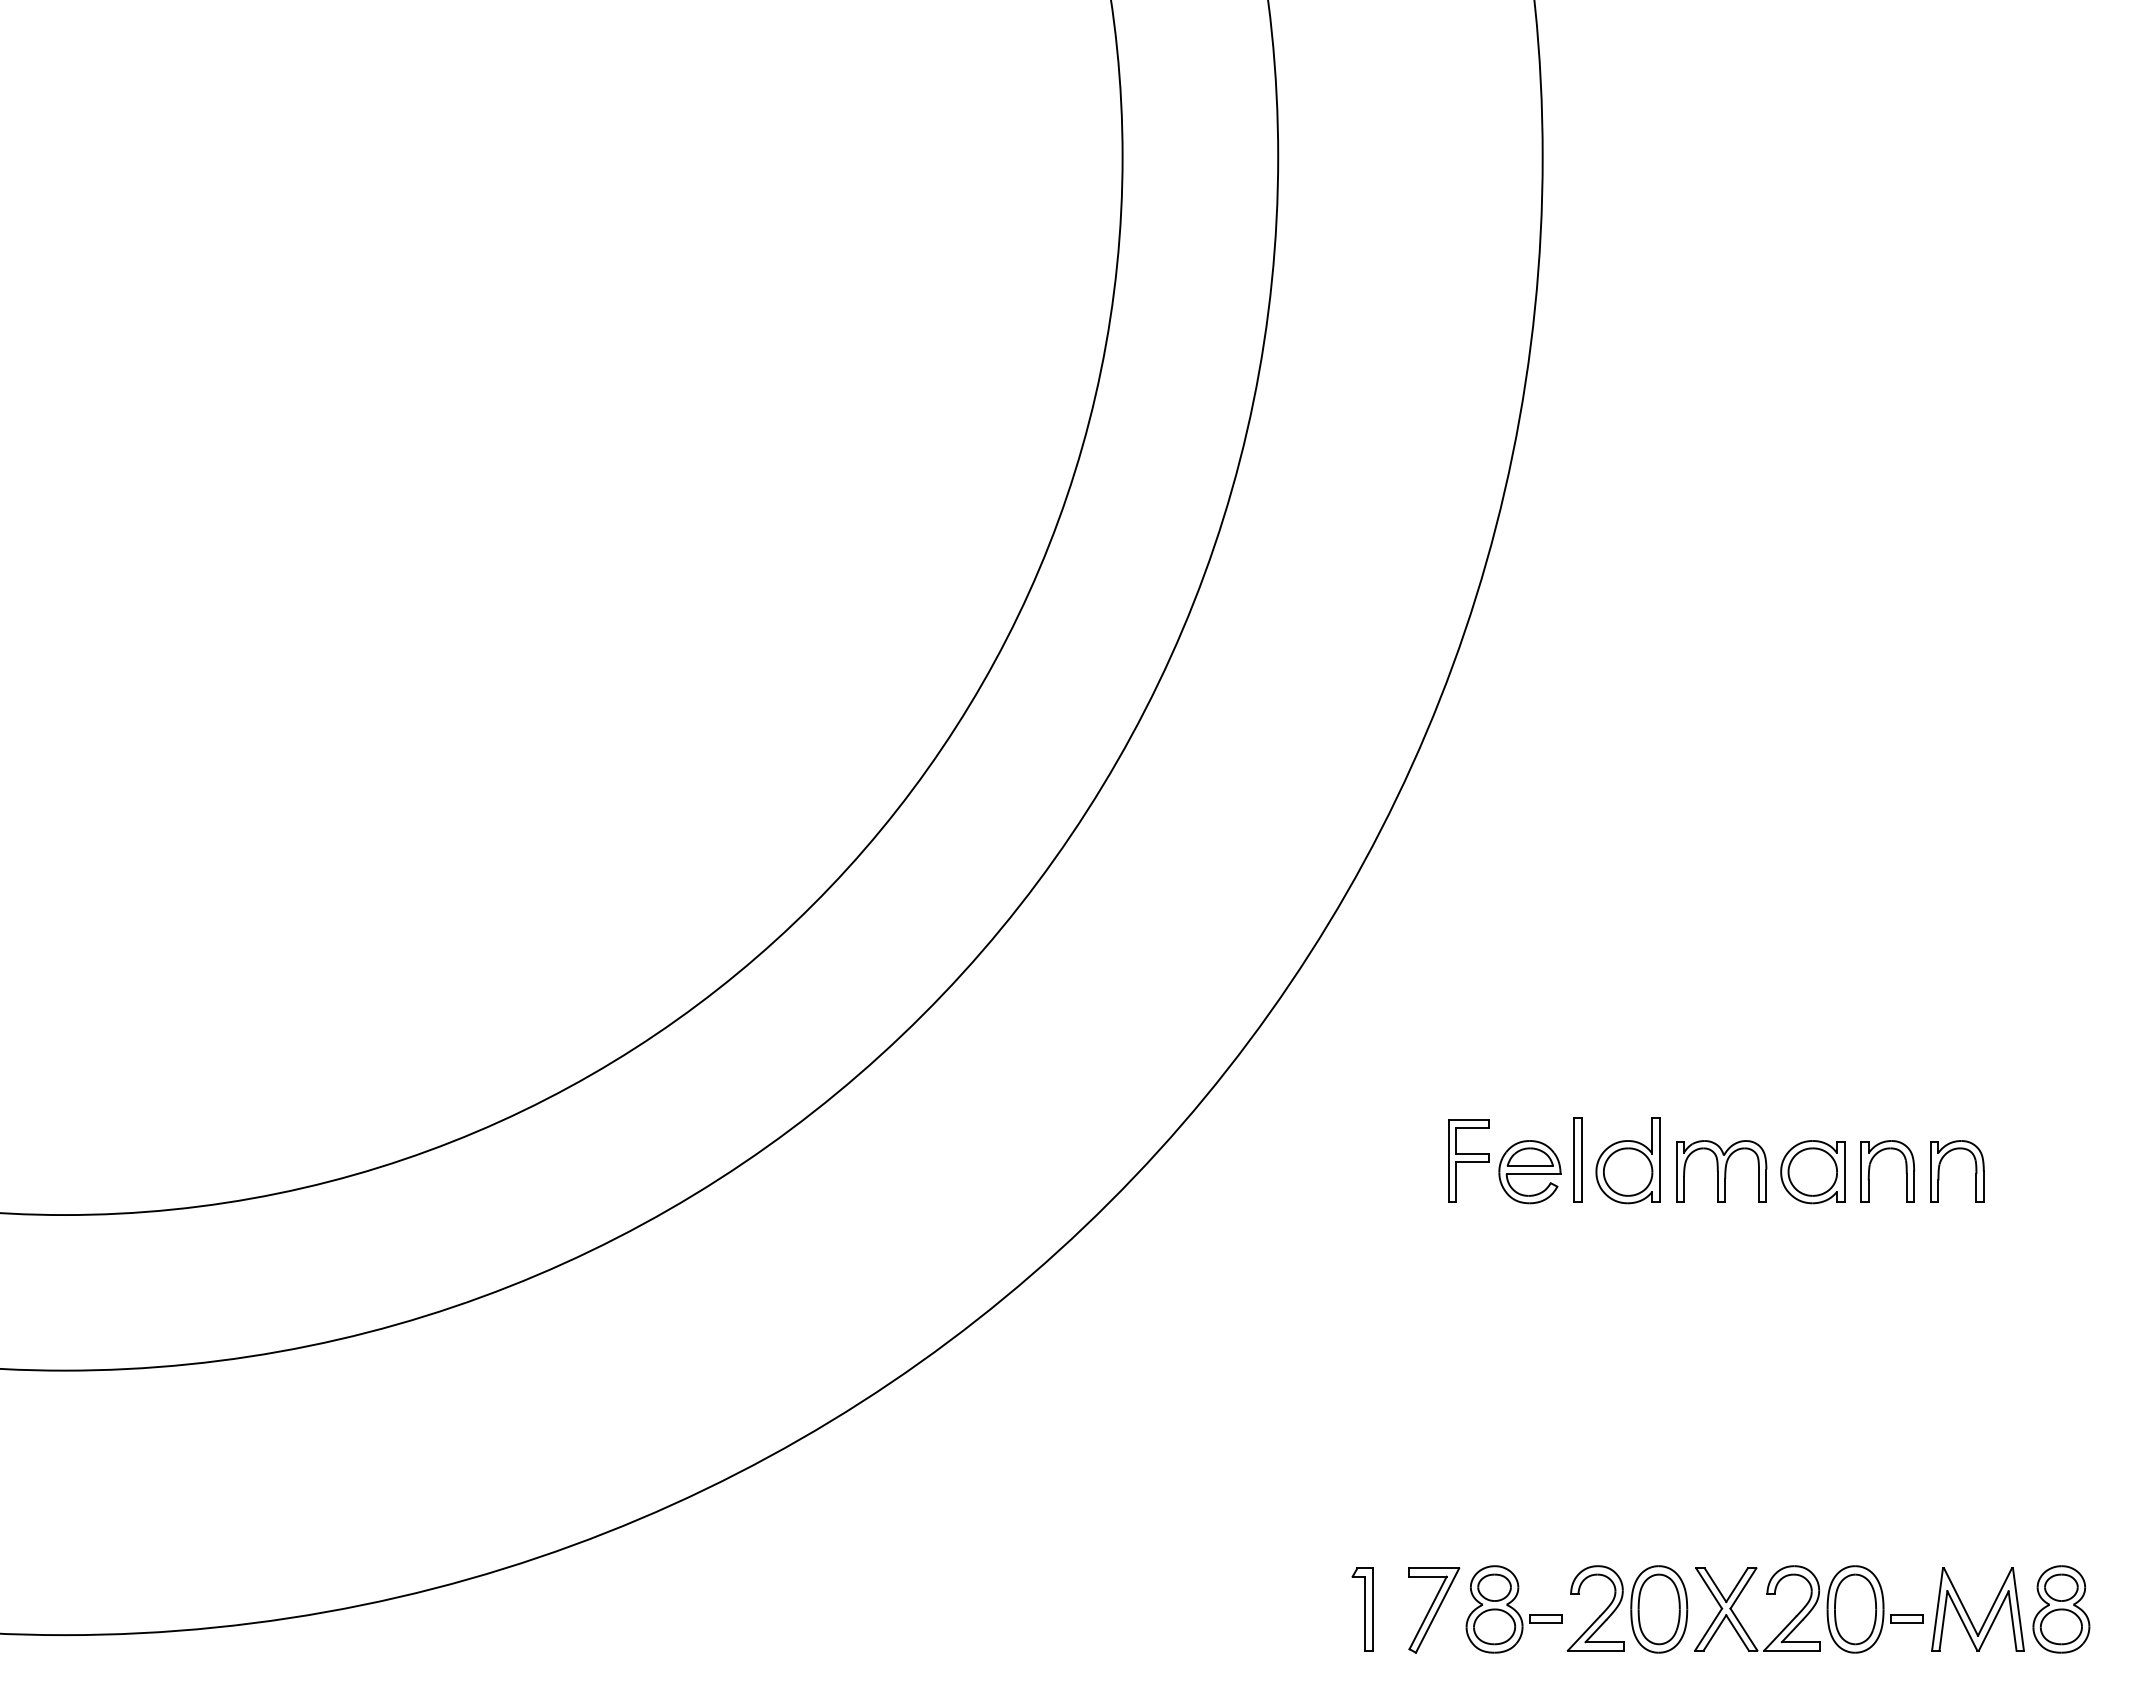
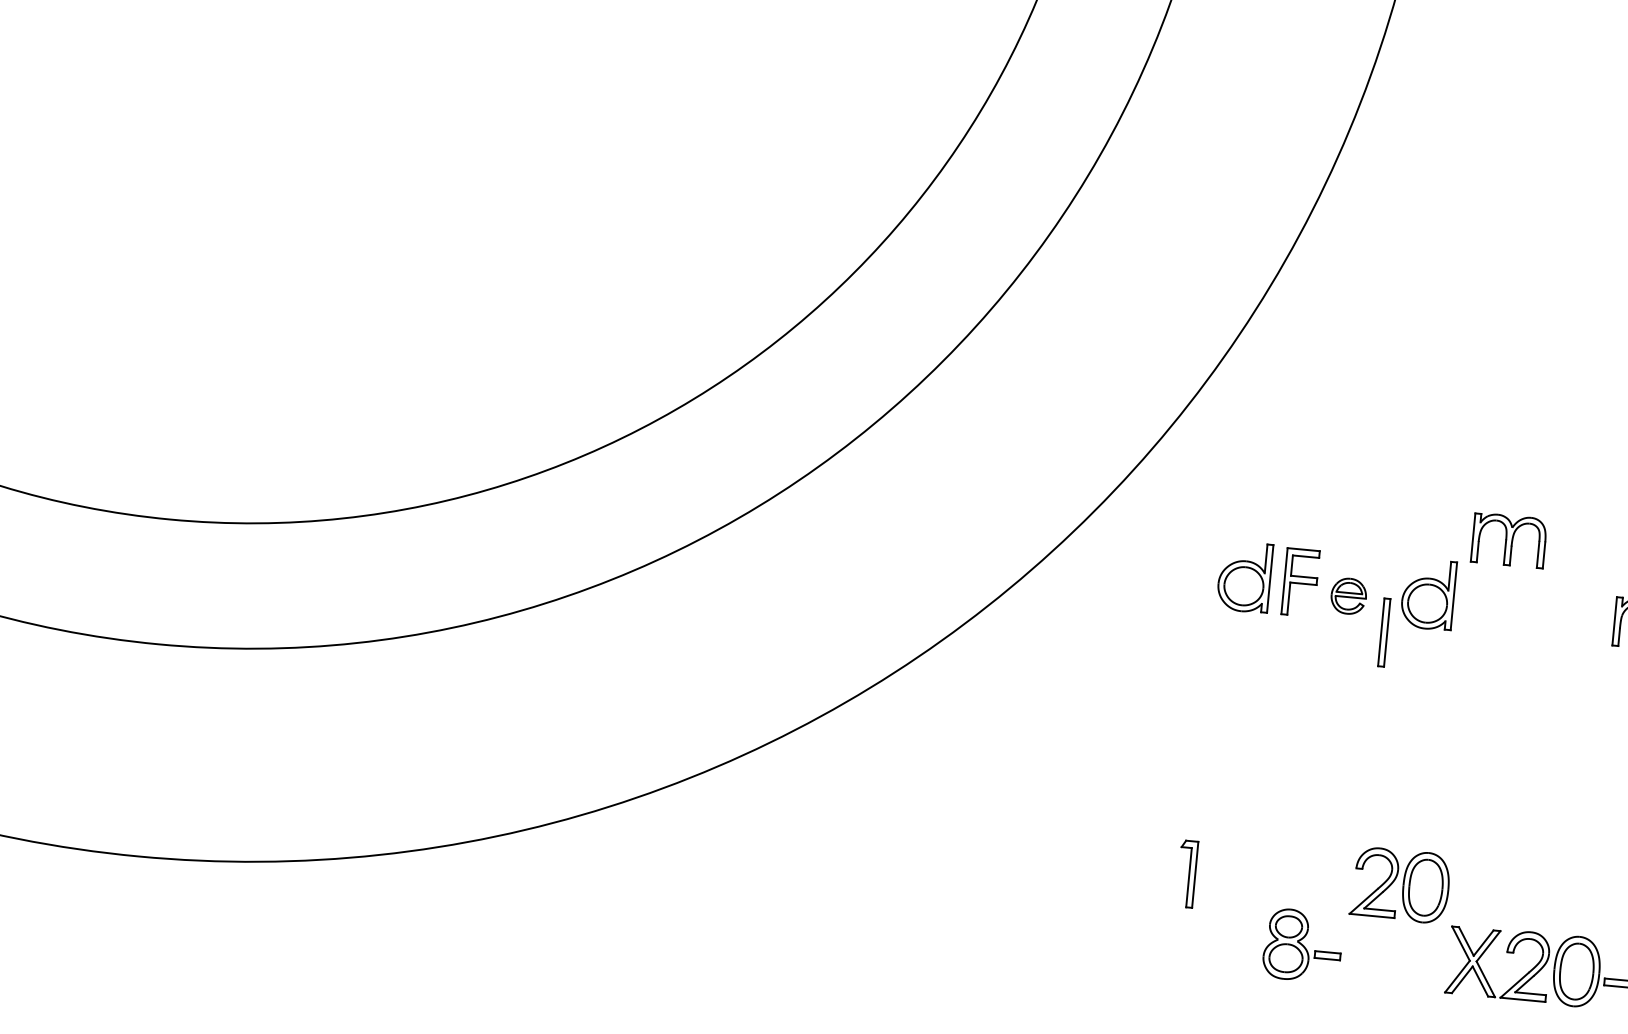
part: (1577, 1159) -> (1383, 632), moved
part: (1398, 1160) -> (1244, 576), added
part: (1721, 1171) -> (1509, 540), moved
part: (1529, 1172) -> (1348, 596), size x0.7
part: (1812, 1172) -> (1575, 617), removed
part: (1362, 1609) -> (1187, 874), moved
part: (1627, 1609) -> (1400, 885), moved
part: (1434, 1610) -> (1239, 940), removed

